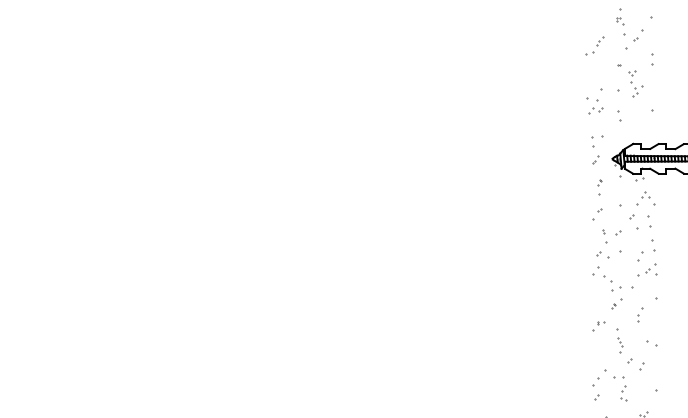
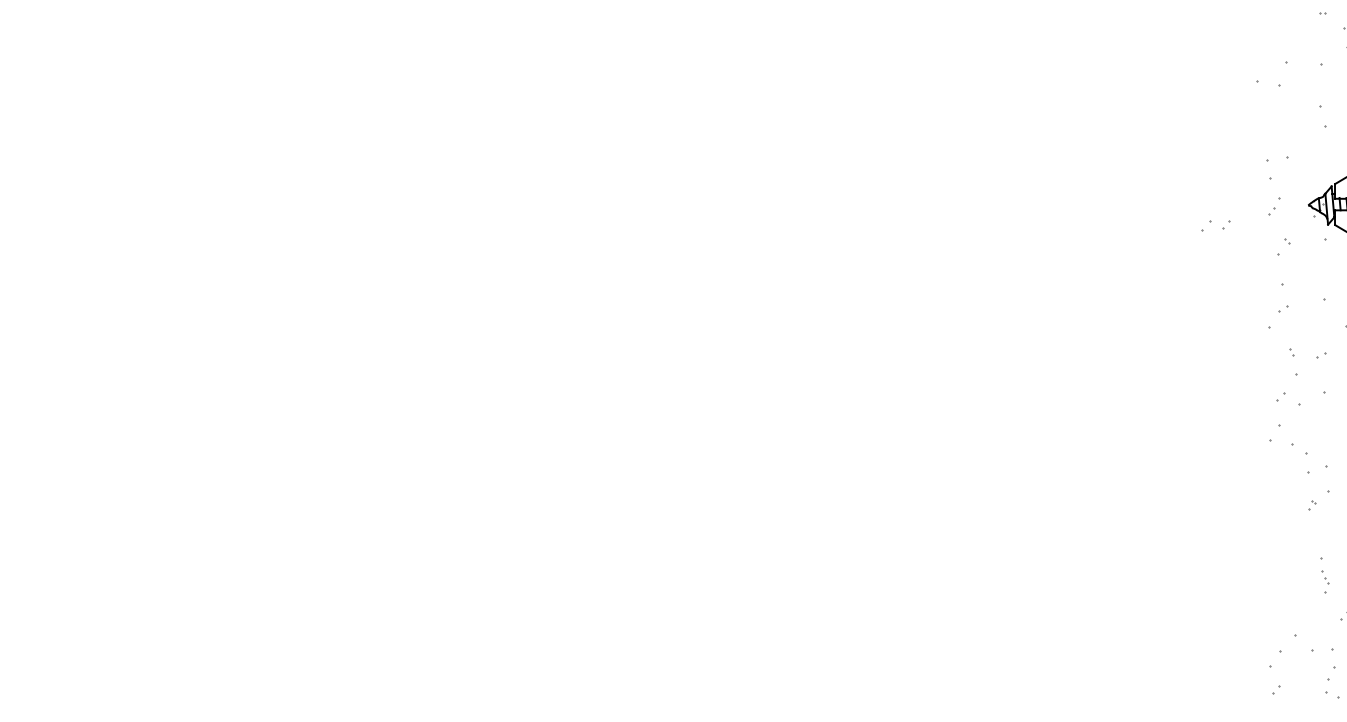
part: (595, 110) -> (1215, 226), moved
part: (599, 187) -> (1283, 262), size x1.6
part: (598, 326) -> (1280, 546), removed
part: (619, 340) -> (1323, 574), size x0.7

